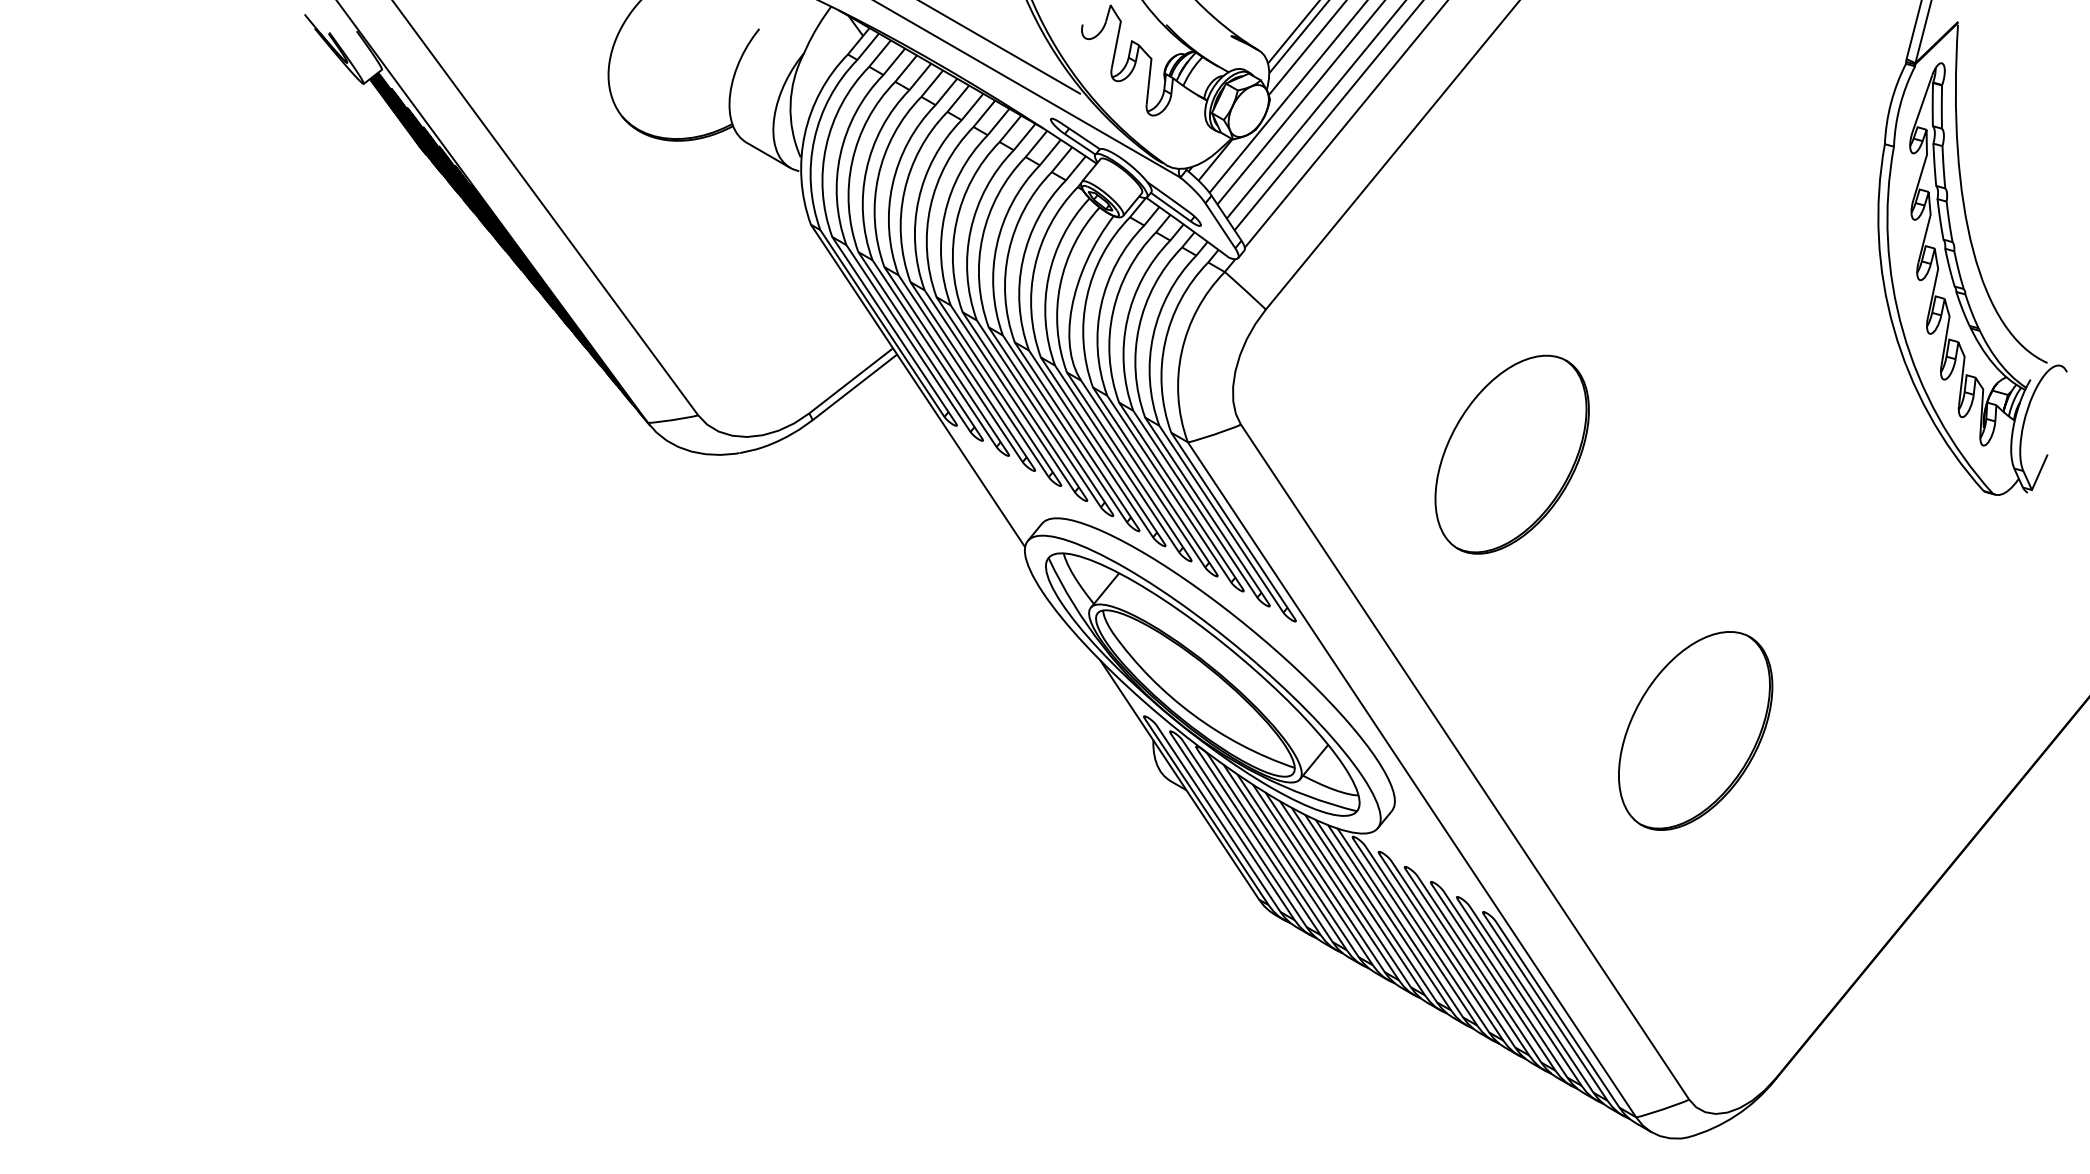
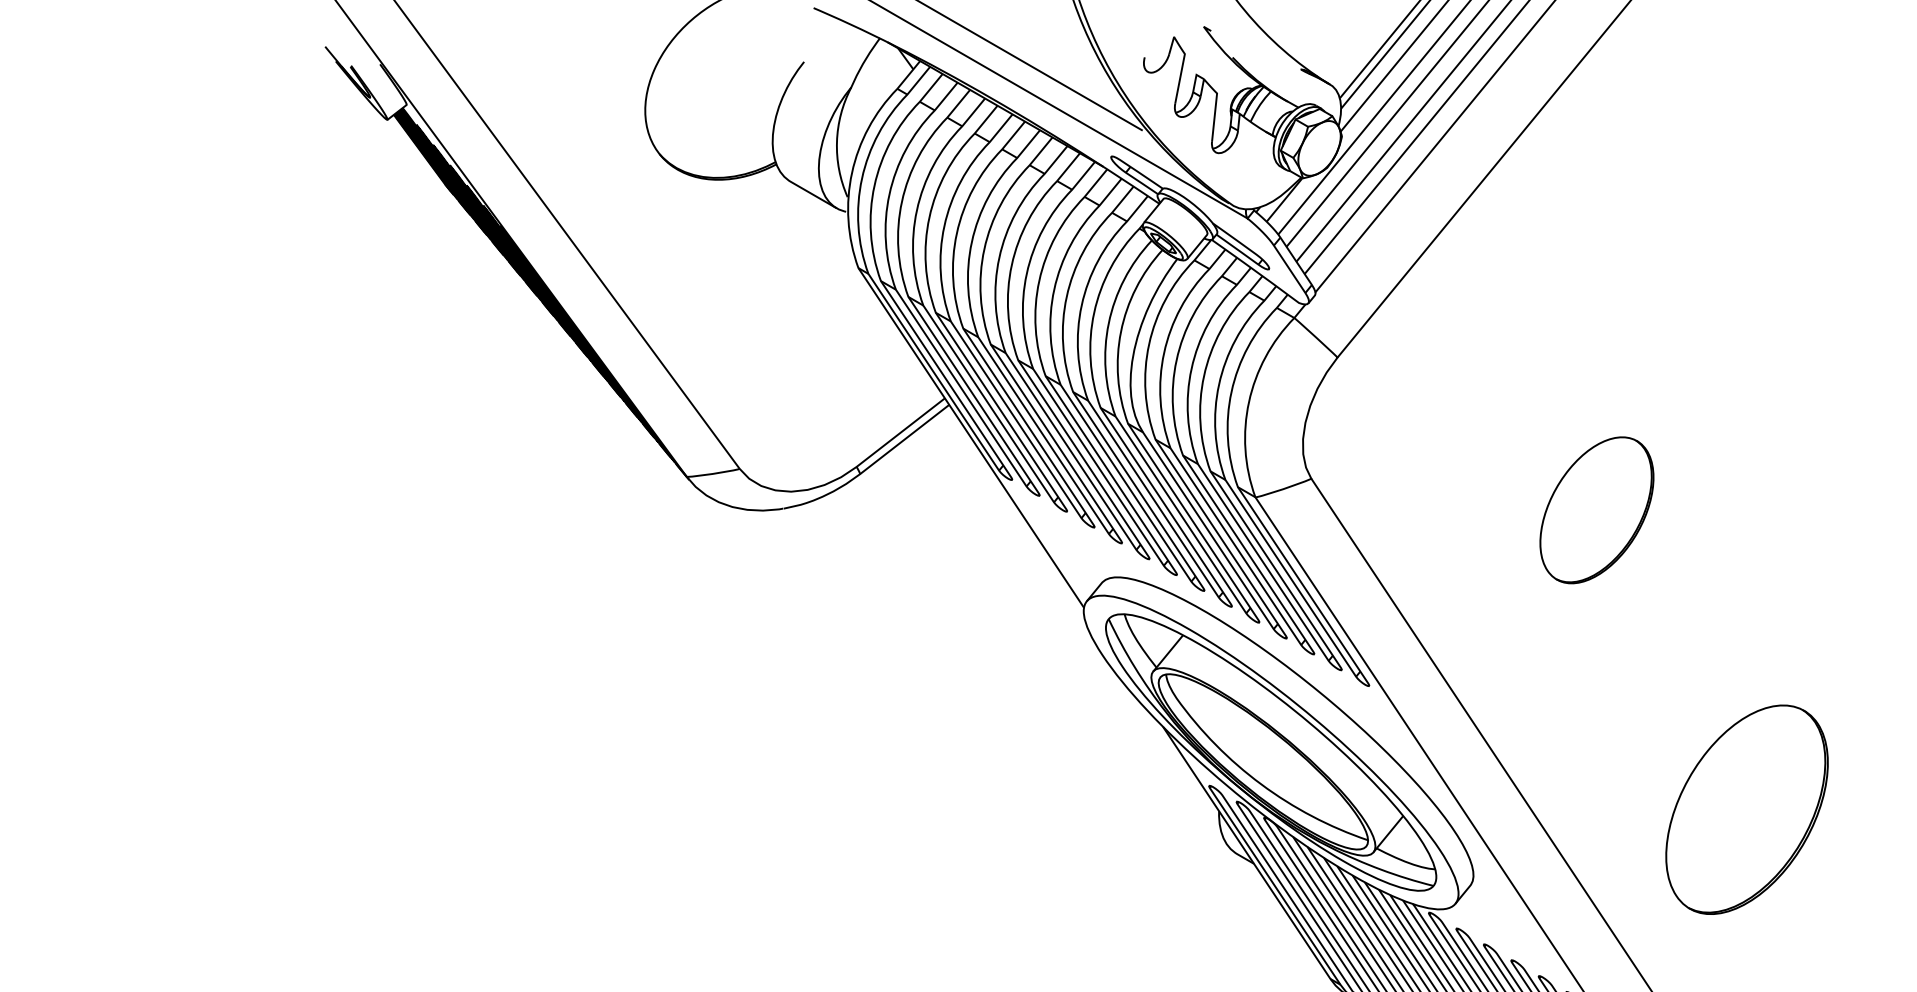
part: (1511, 454) -> (1596, 510), size x0.7
part: (1695, 730) -> (1746, 809), moved

